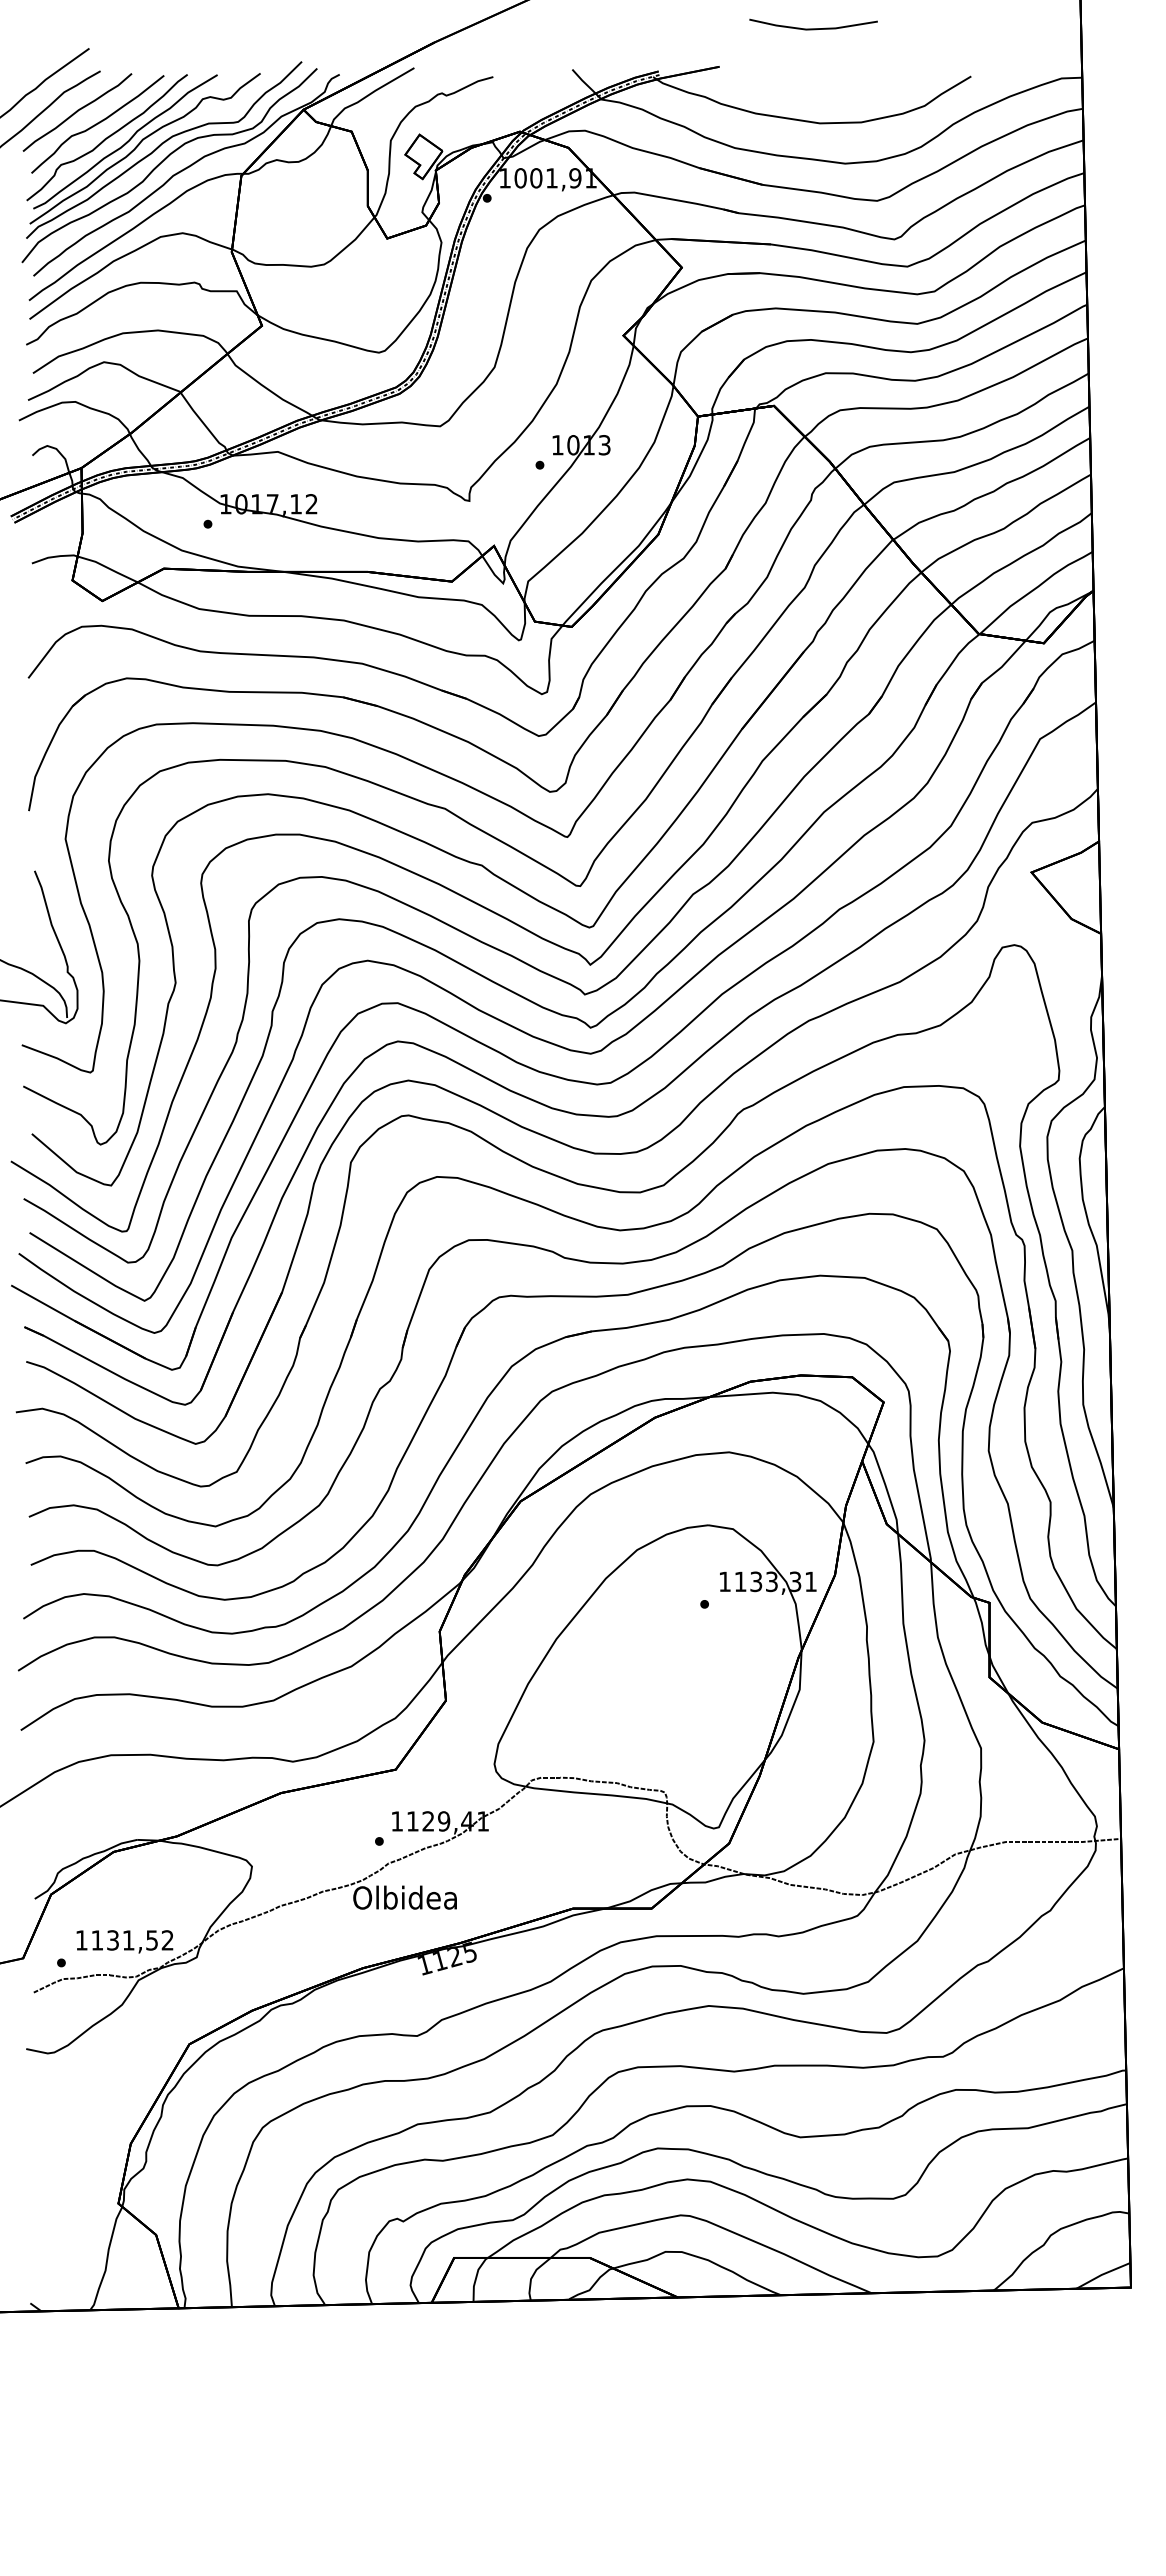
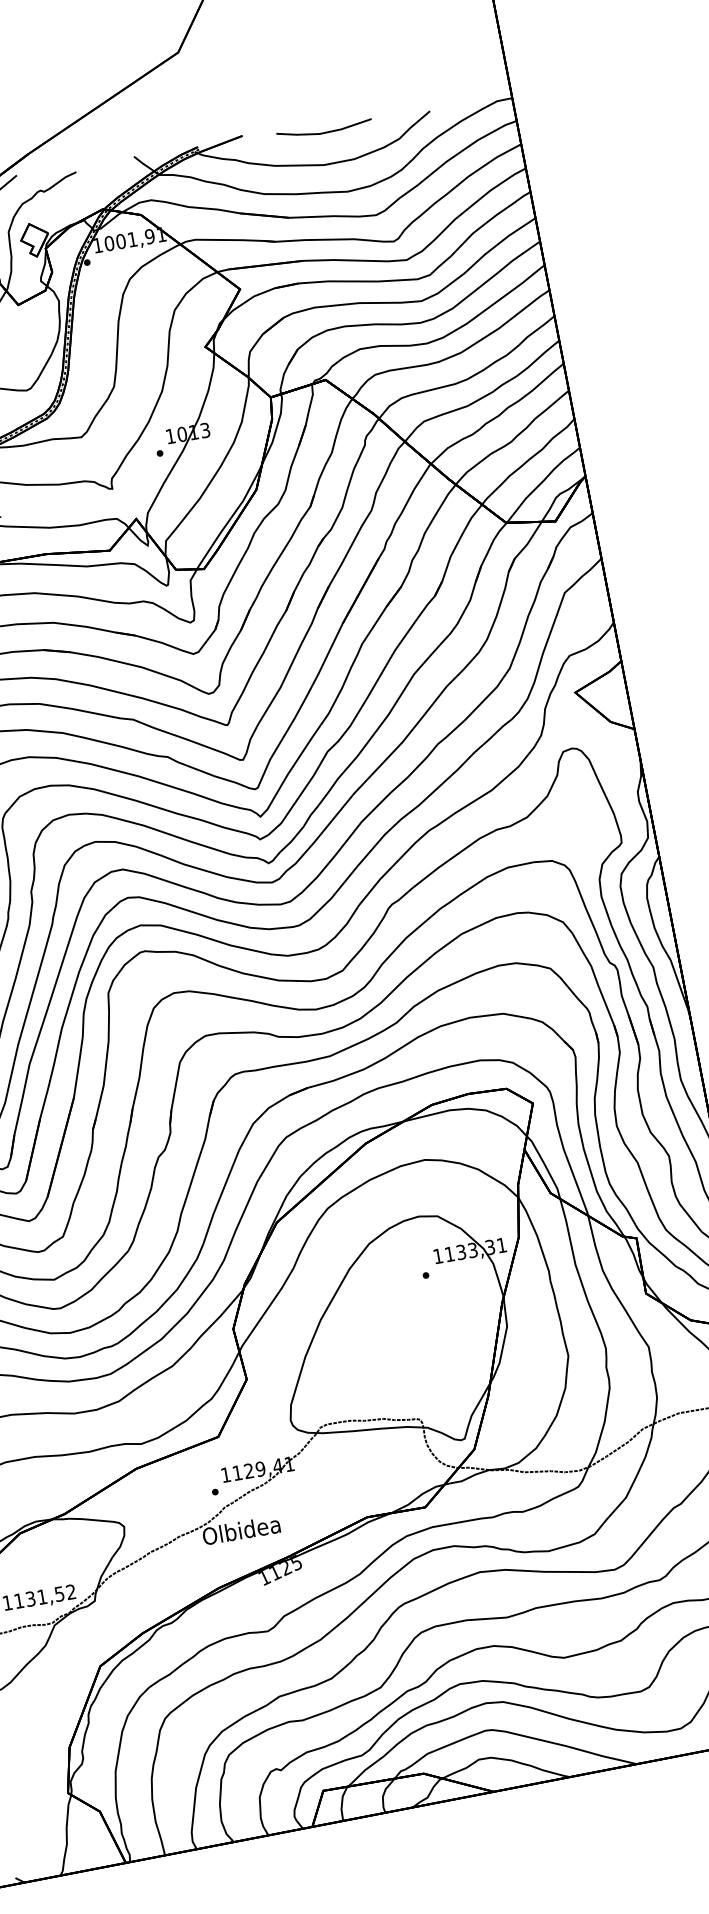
line: (813, 28) -> (324, 132), moved

